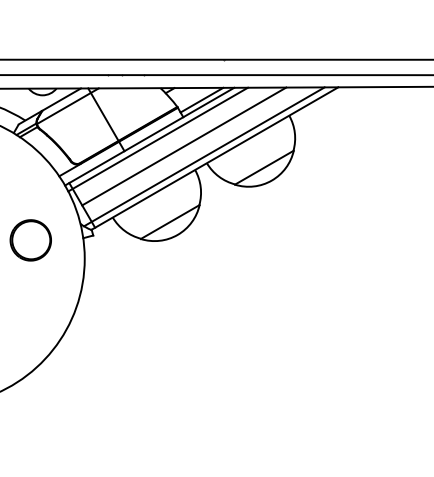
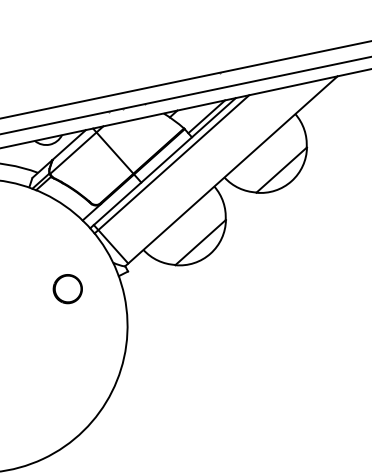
line: (184, 146) -> (199, 165), removed
line: (204, 156) -> (220, 171), removed
part: (30, 240) -> (67, 289), size x0.7

